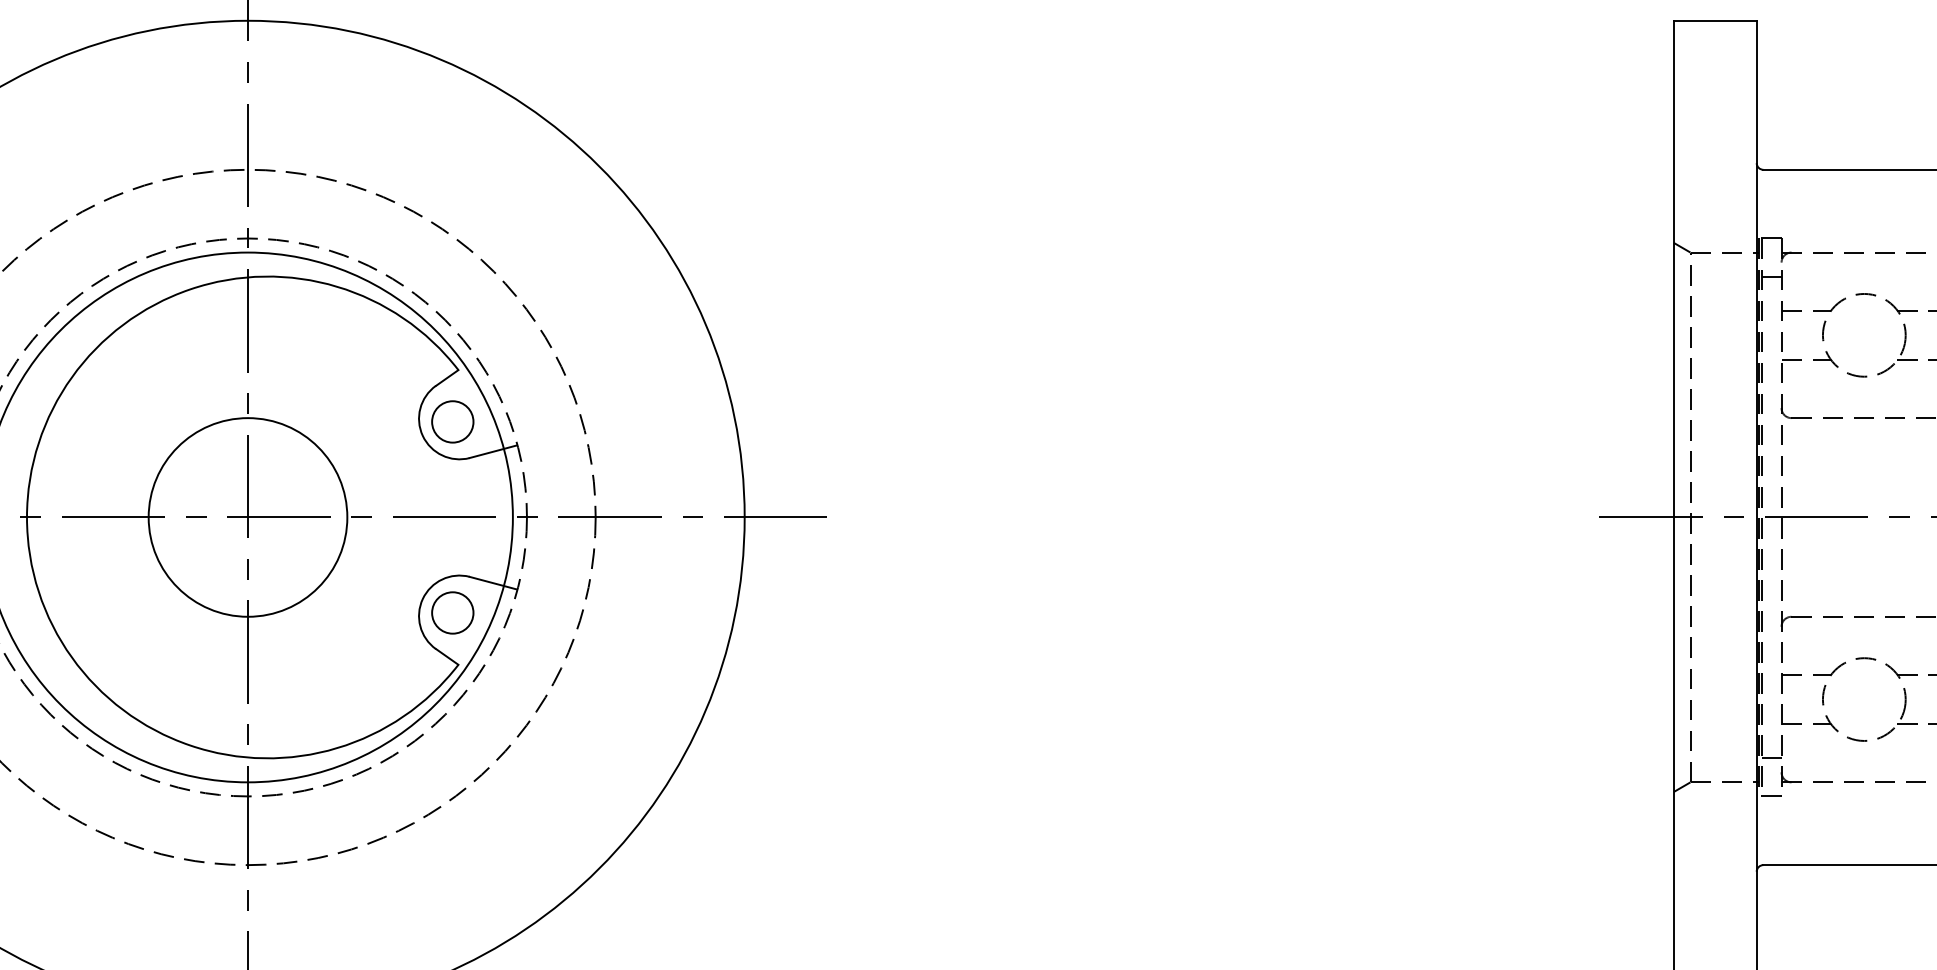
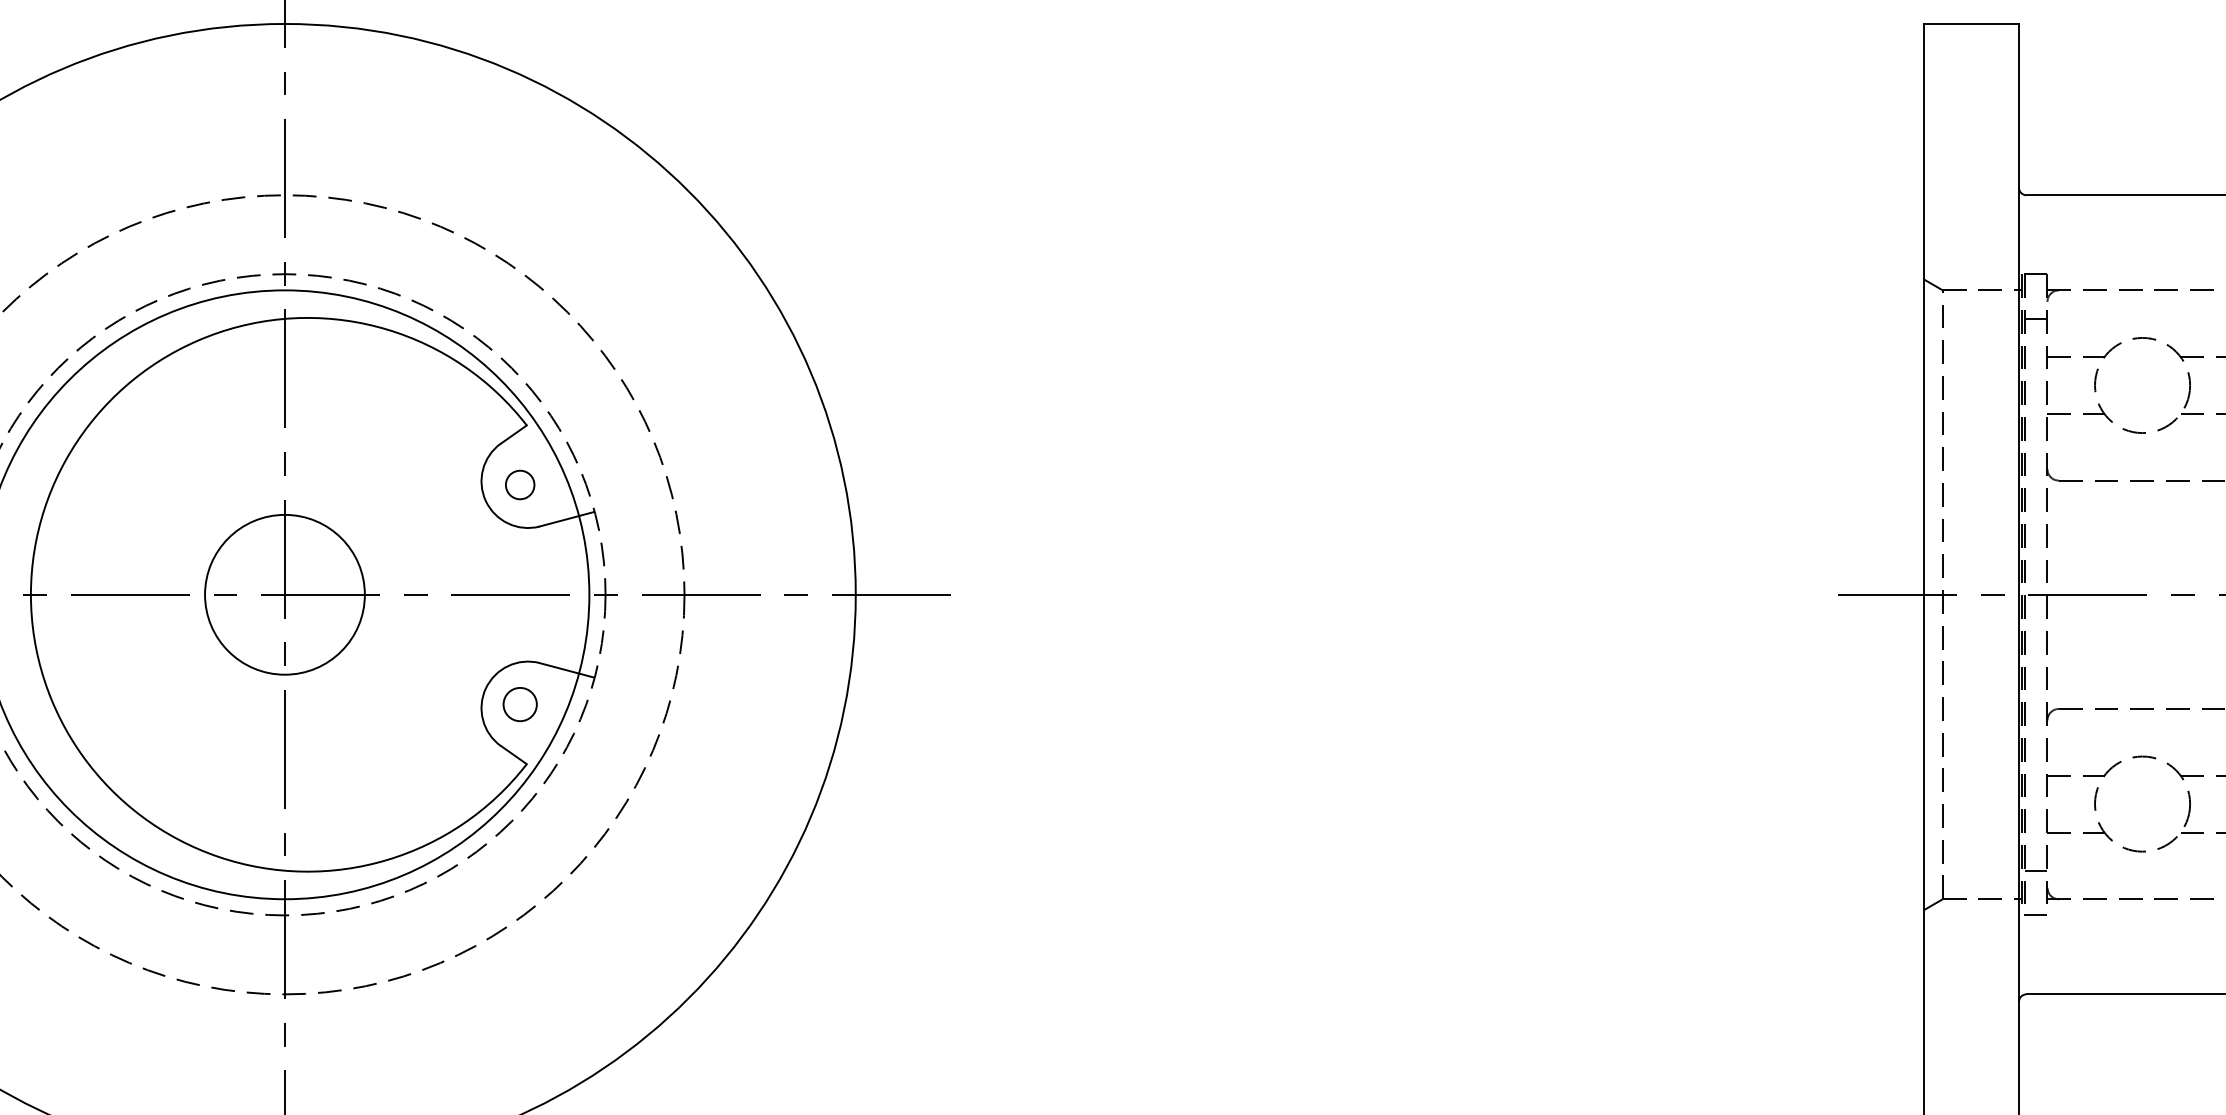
circle: (452, 421) -> (519, 484), size x0.6
circle: (247, 517) -> (284, 594), size x0.7
circle: (452, 612) -> (519, 704), size x0.7

